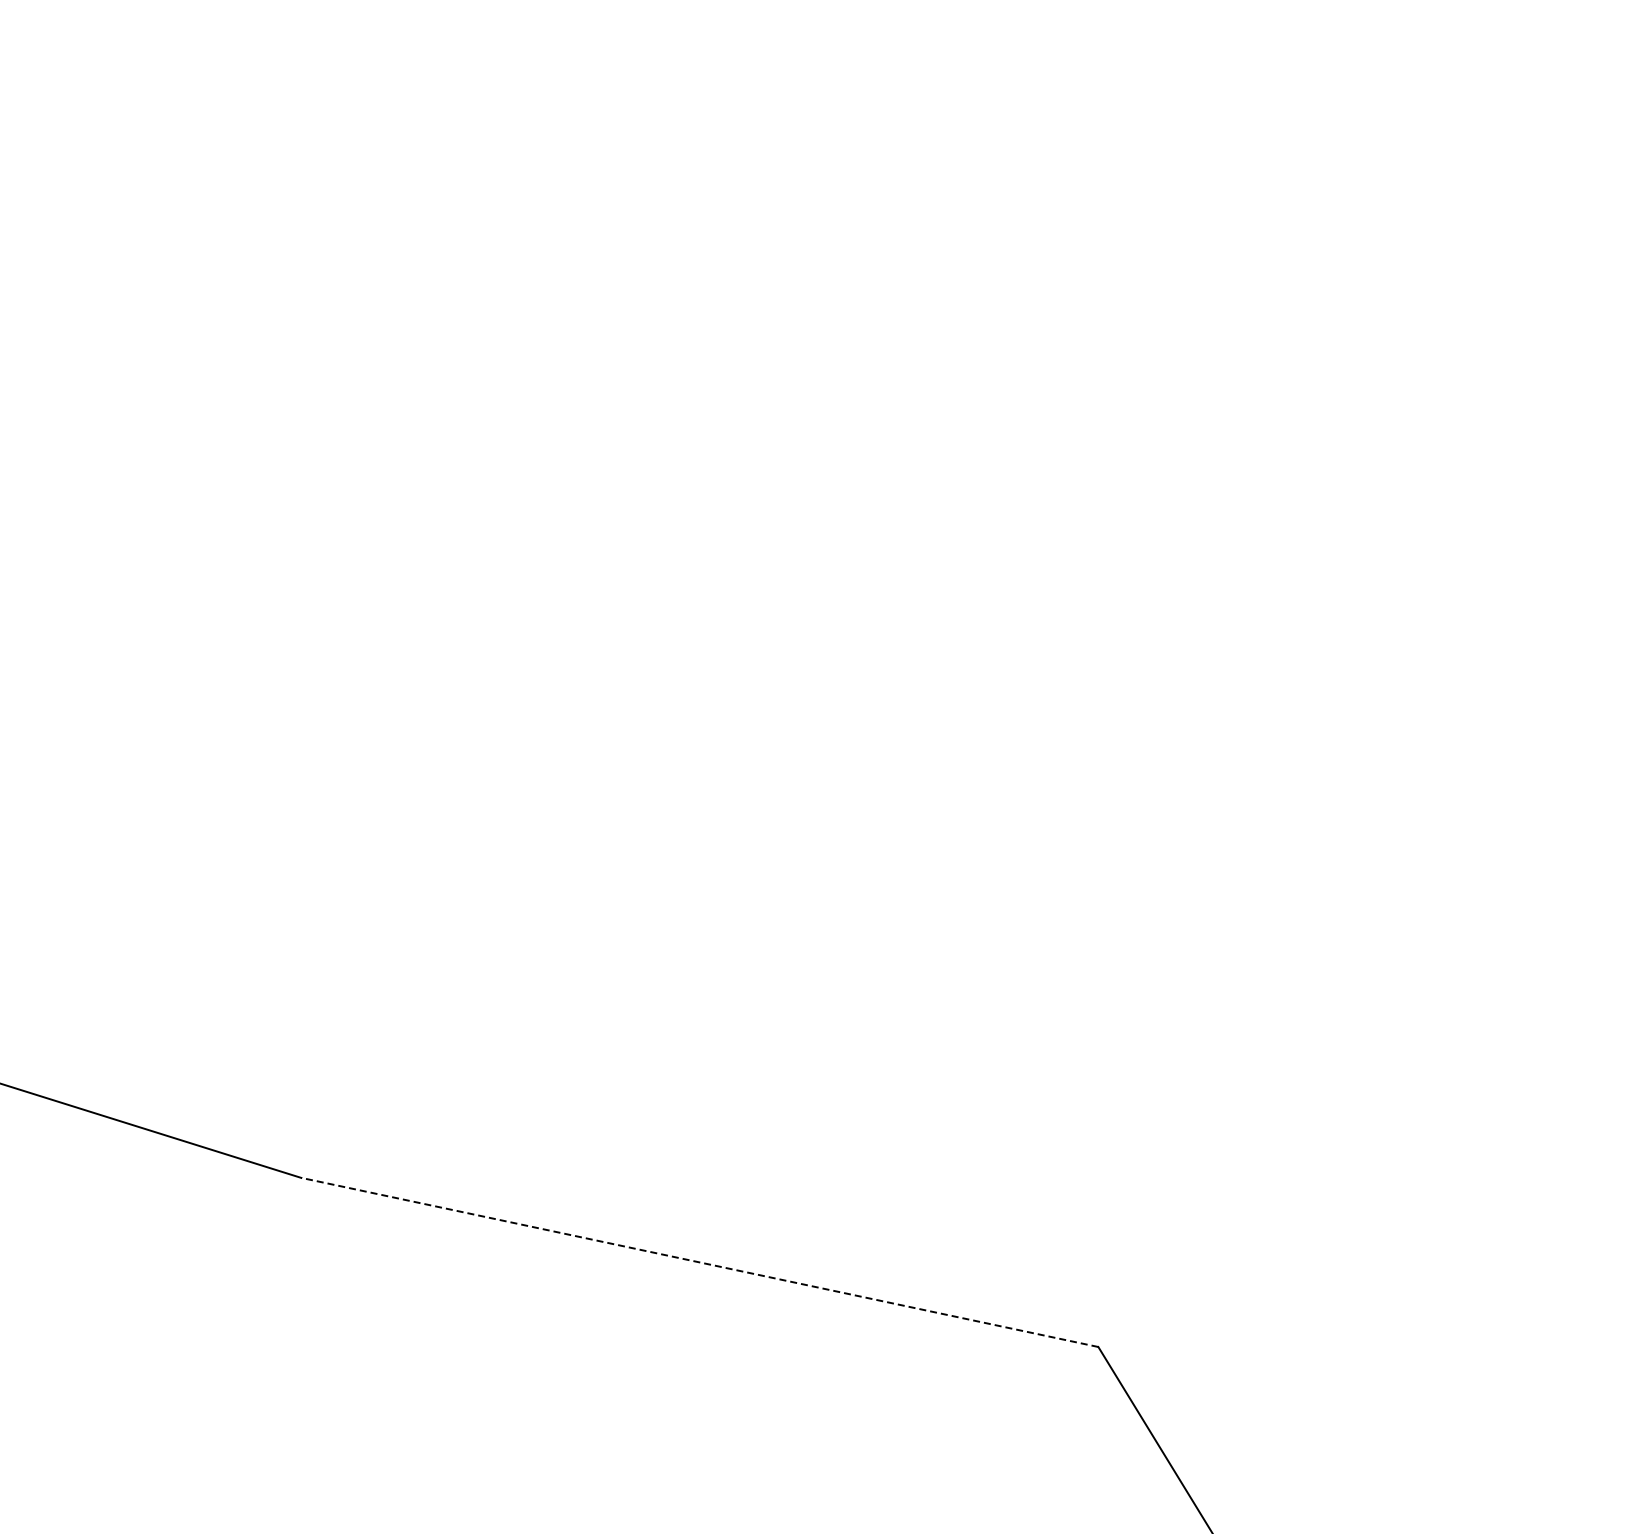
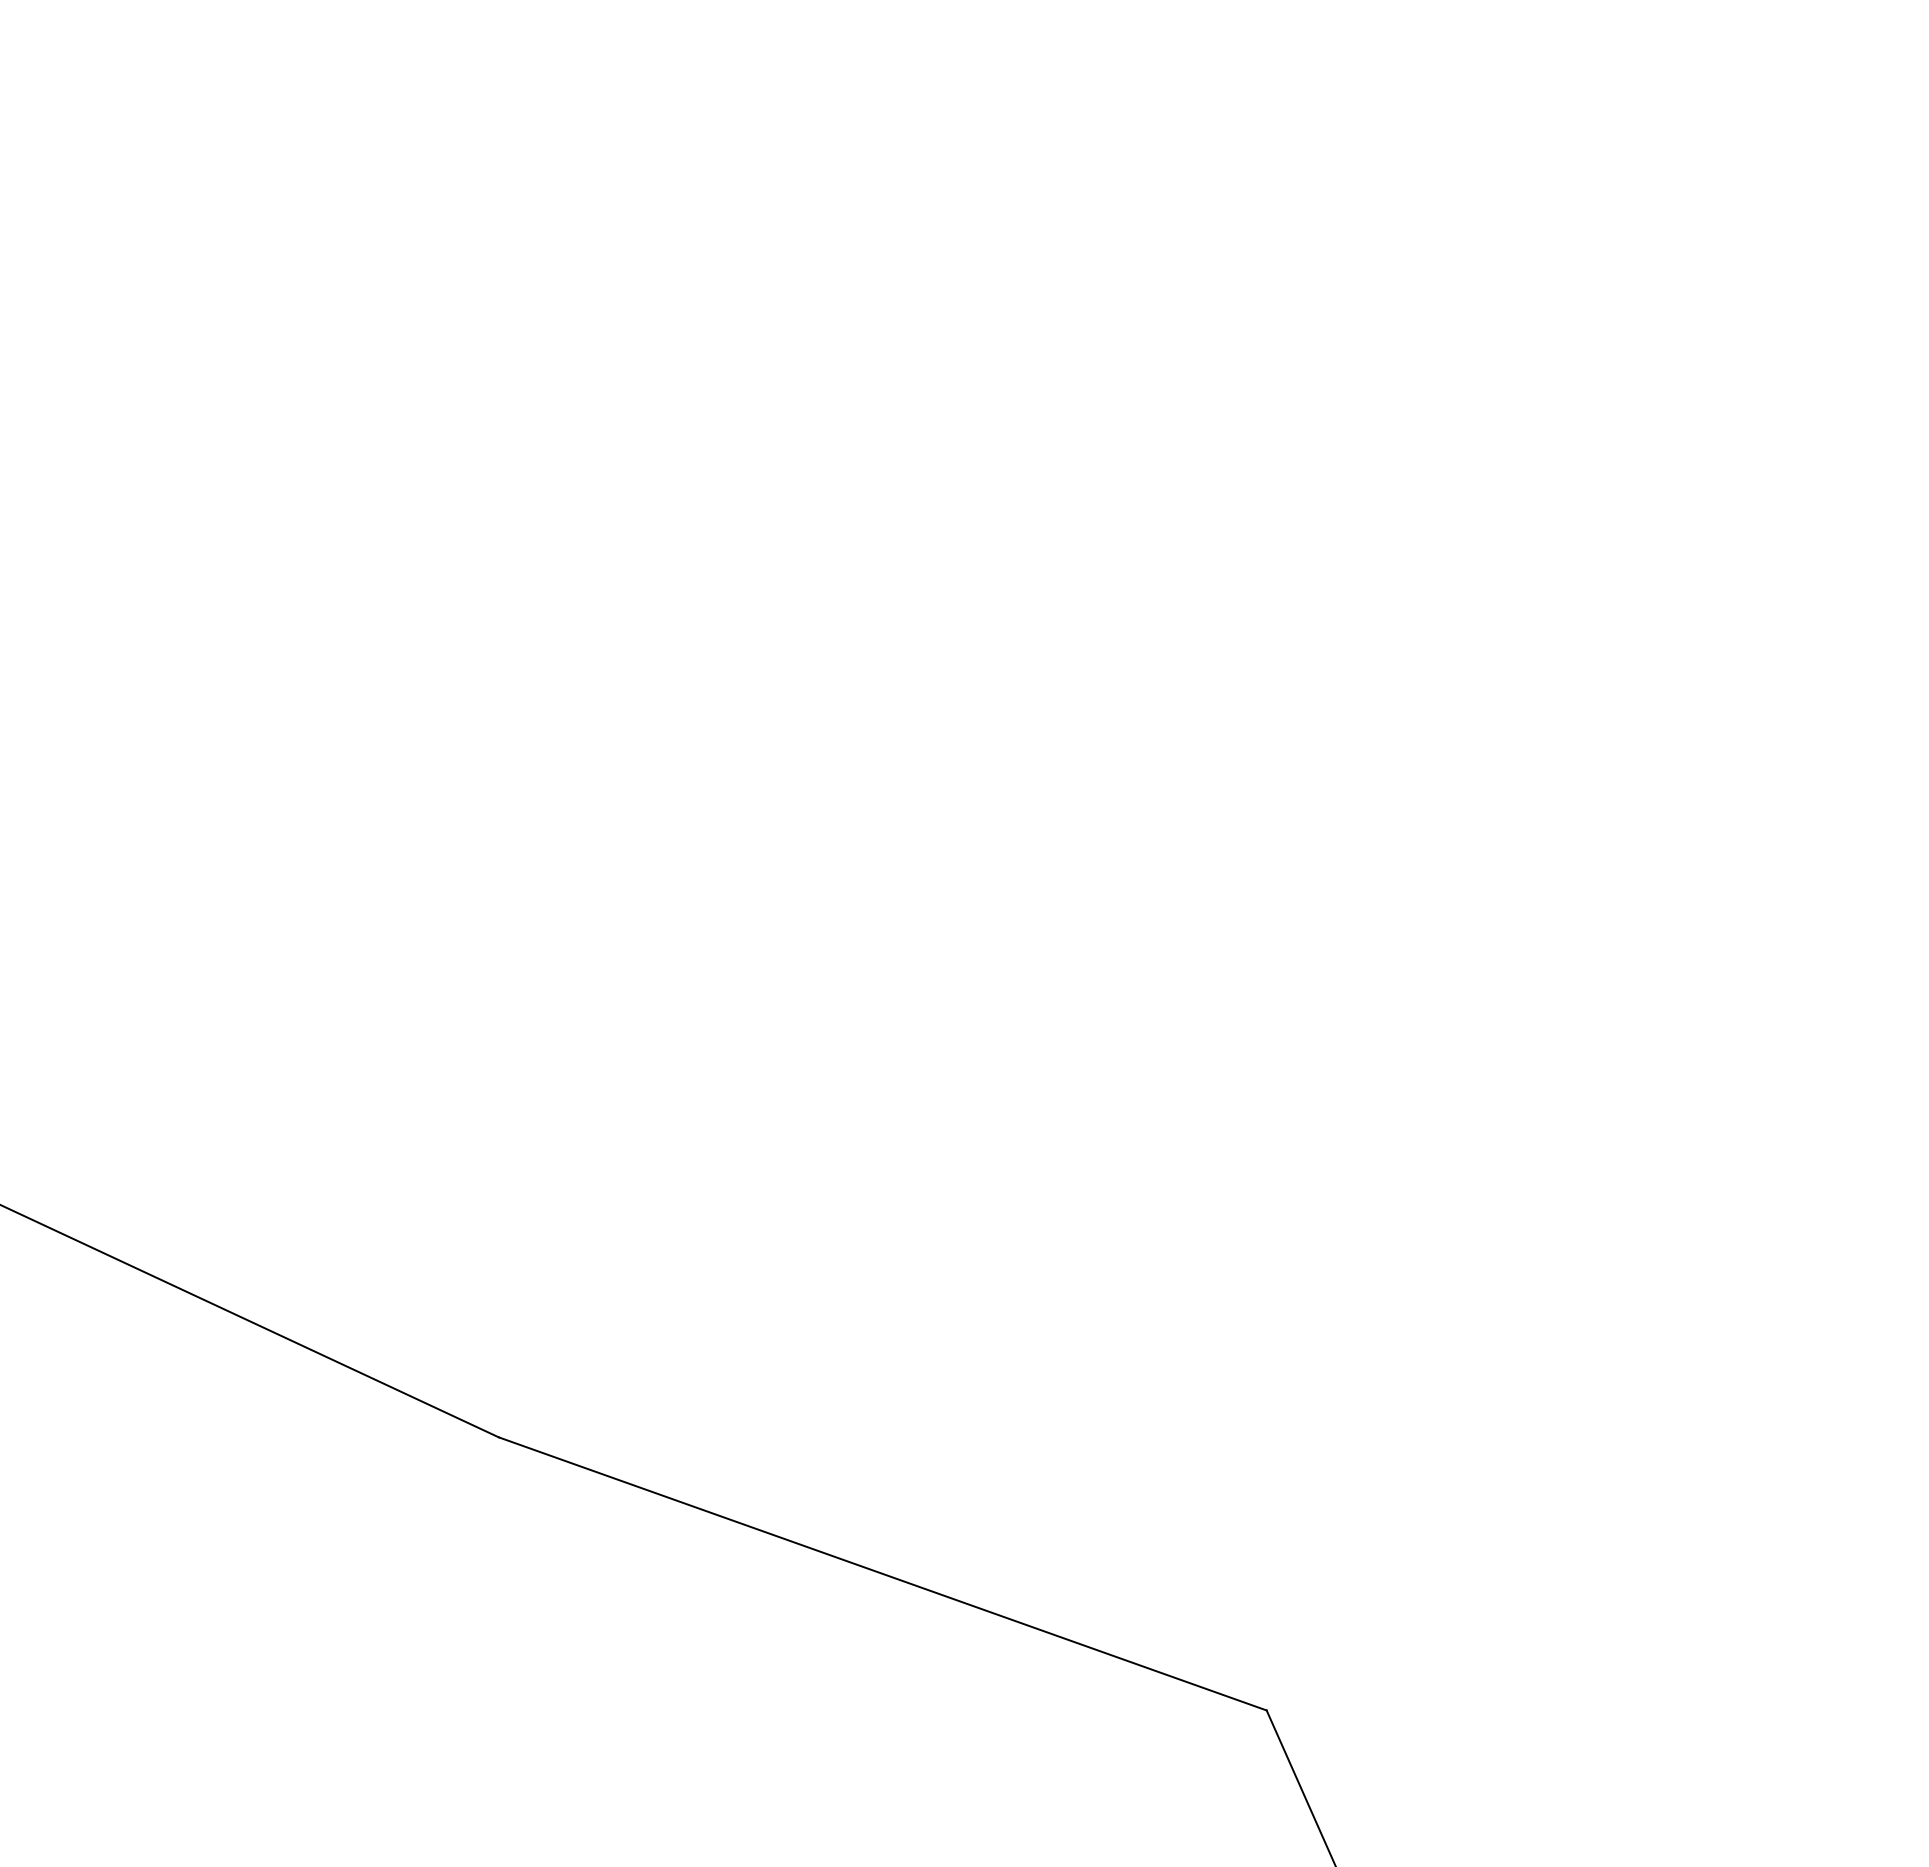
line: (699, 1262) -> (882, 1573), dashed -> solid

